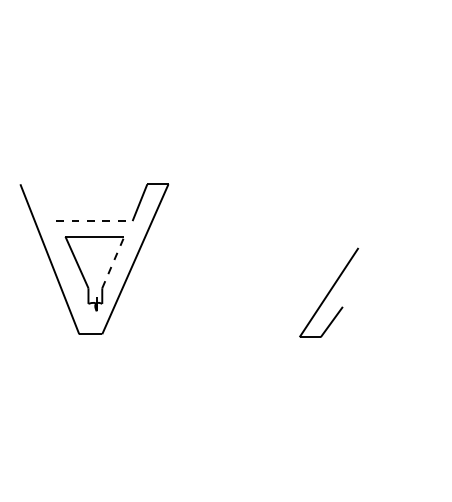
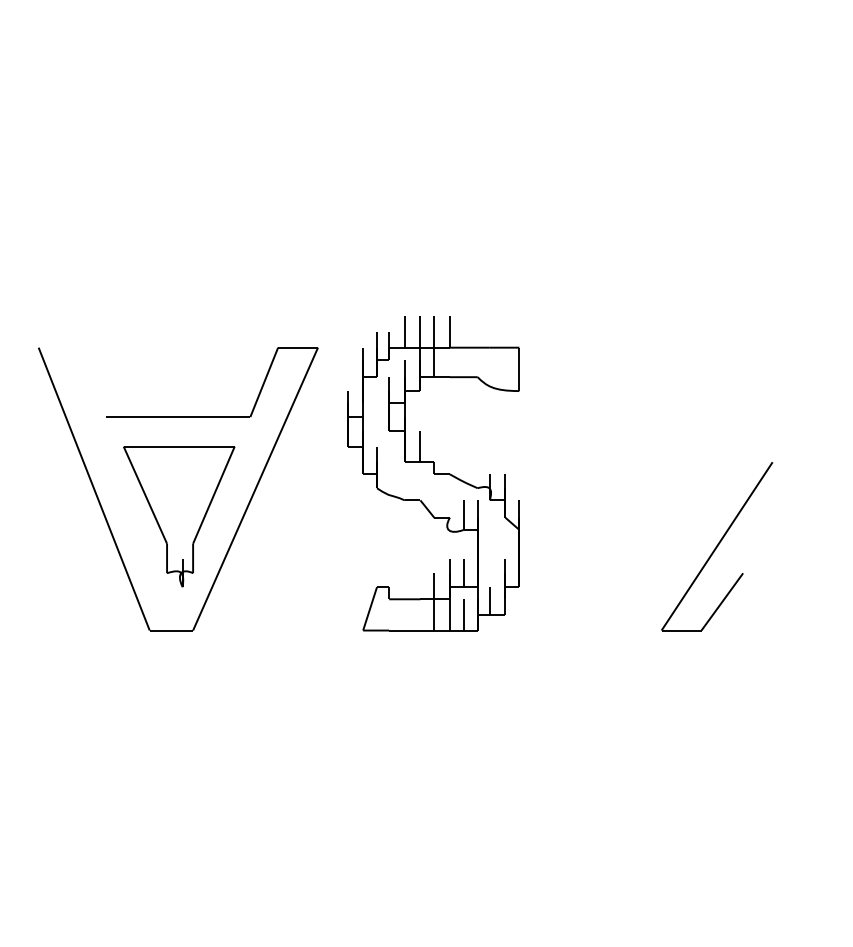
line: (94, 221) -> (178, 417), dashed -> solid
part: (229, 251) -> (433, 474), added
line: (113, 262) -> (214, 495), dashed -> solid
part: (328, 292) -> (716, 546), moved

